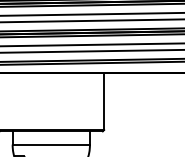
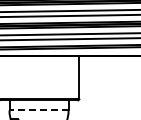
line: (51, 144) -> (39, 110), solid -> dashed

